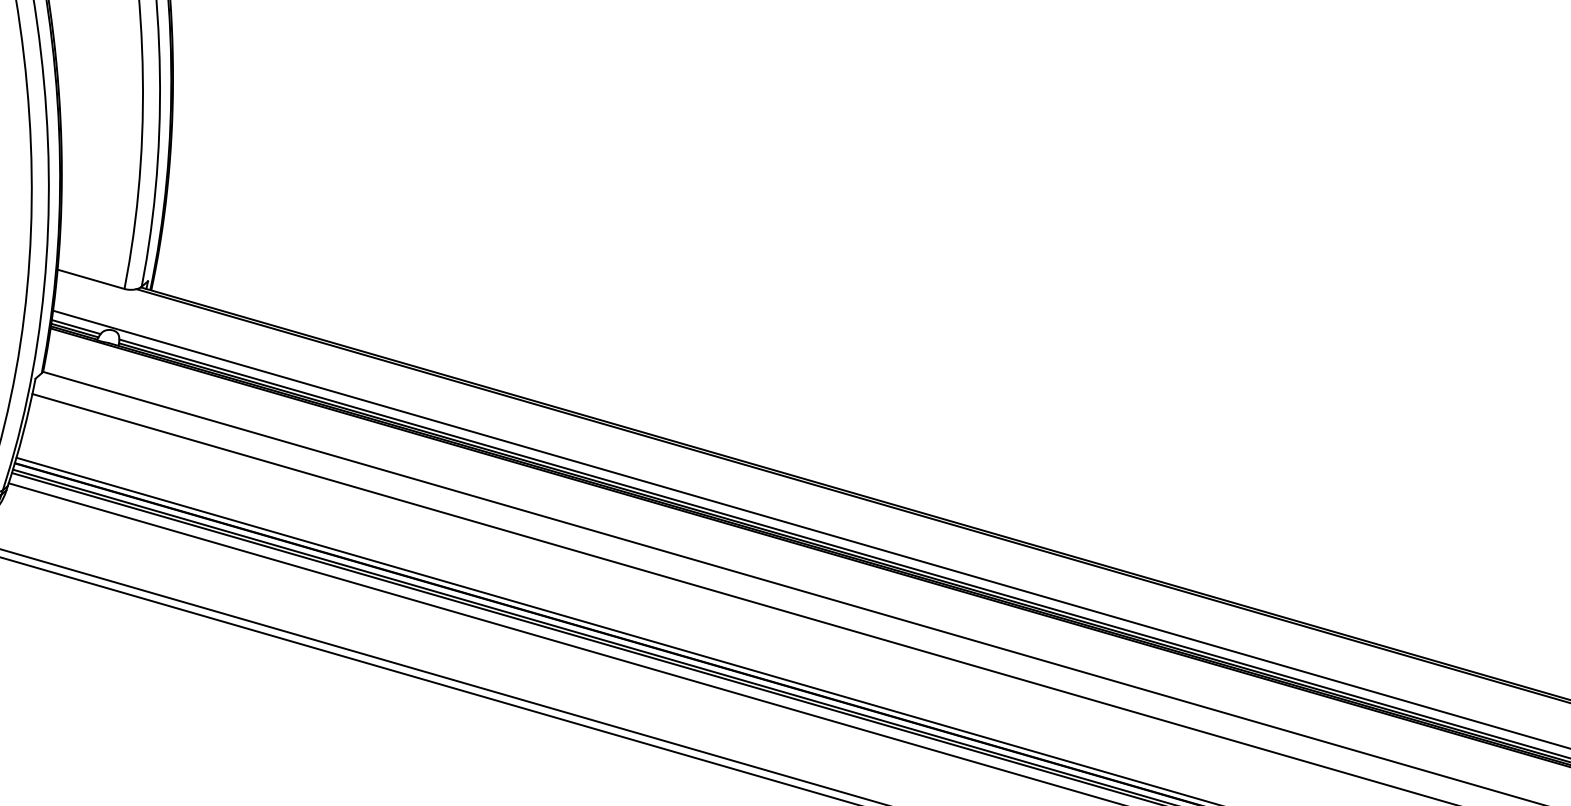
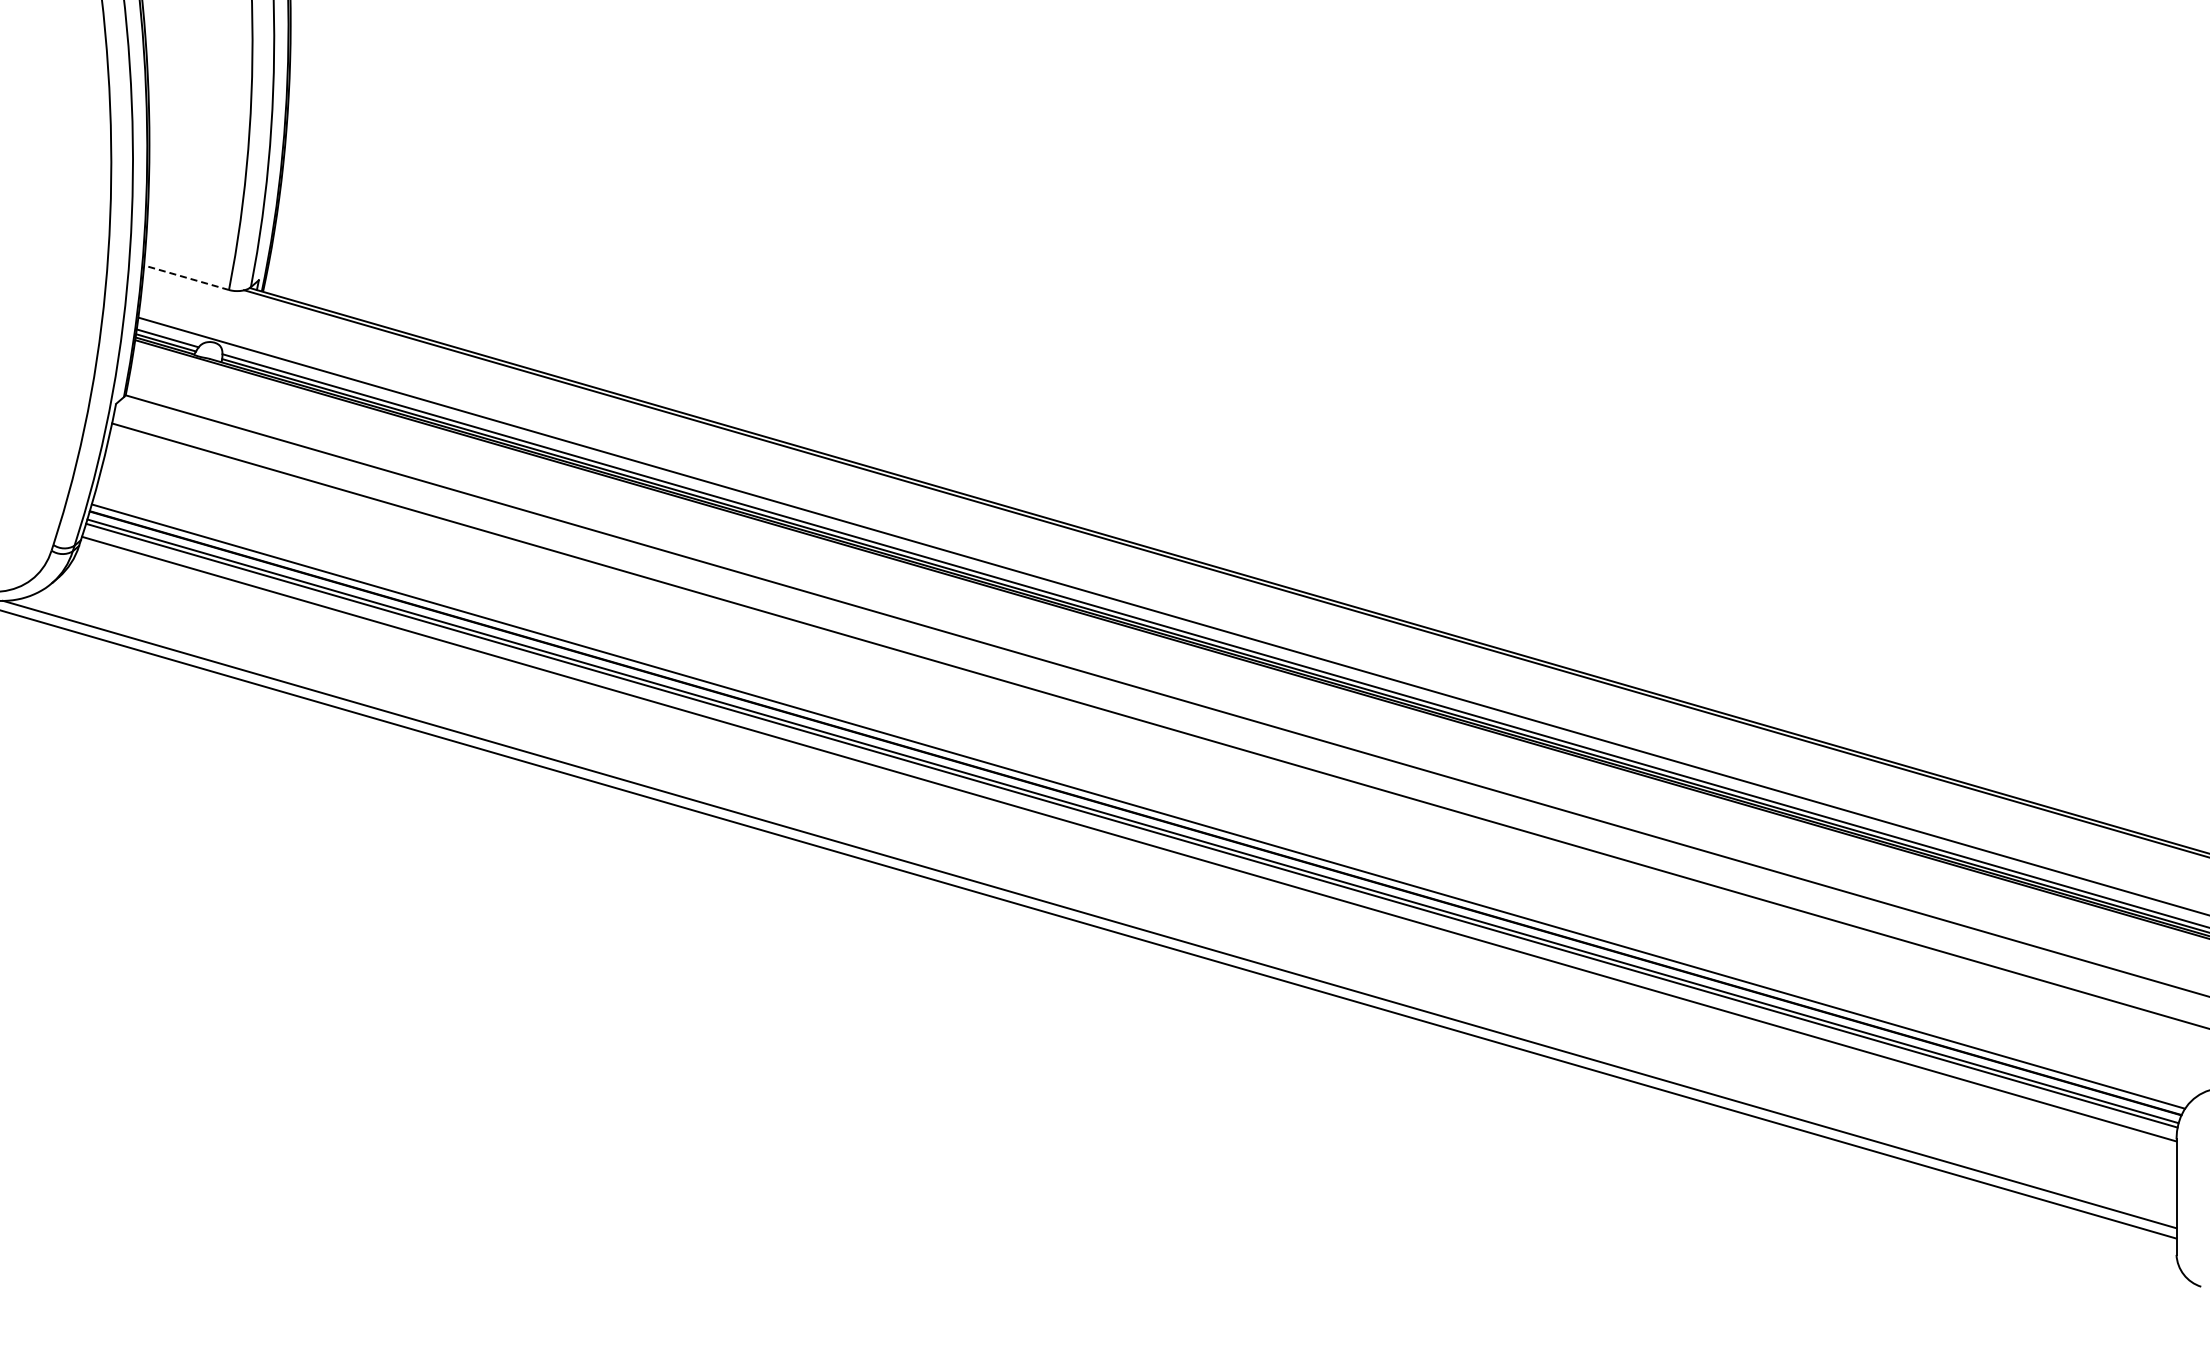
line: (91, 279) -> (186, 277), solid -> dashed

